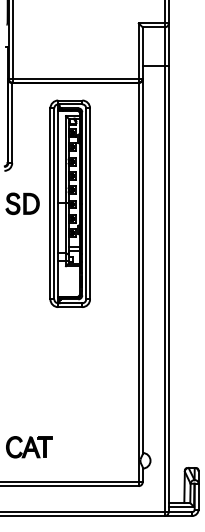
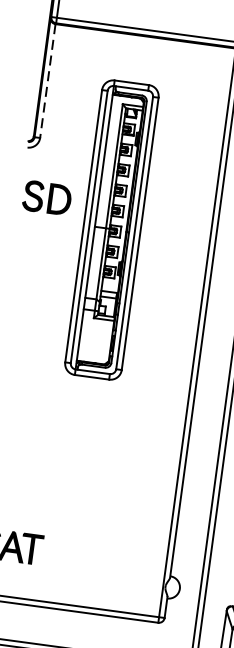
line: (12, 123) -> (48, 81), solid -> dashed
part: (69, 203) -> (110, 229), moved

